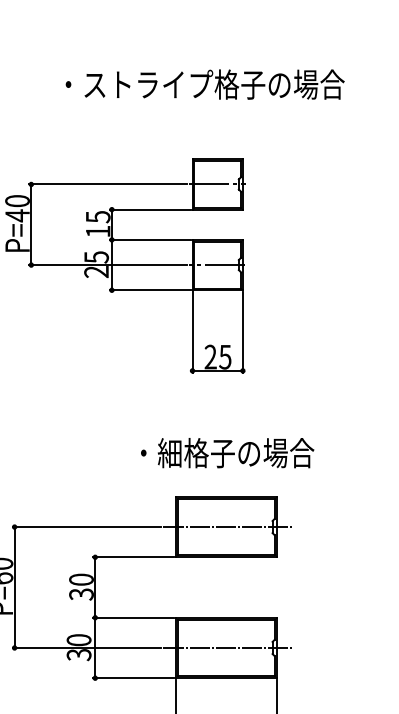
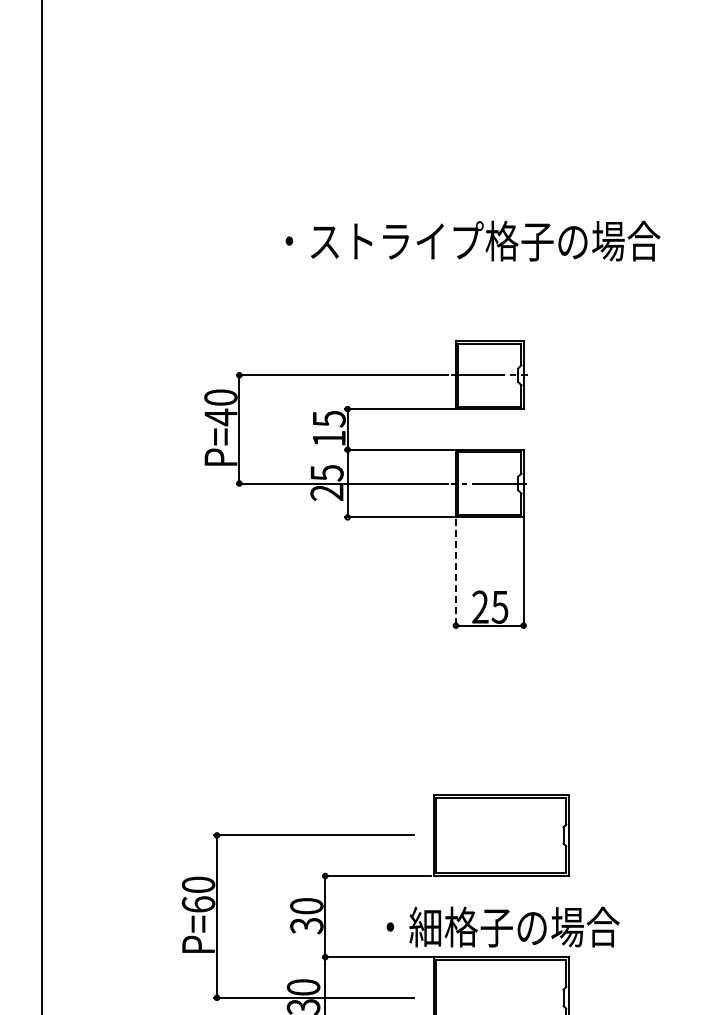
line: (192, 332) -> (455, 573), solid -> dashed
text: (227, 452) -> (502, 926), moved
line: (227, 527) -> (502, 835), removed
line: (227, 647) -> (502, 997), removed

